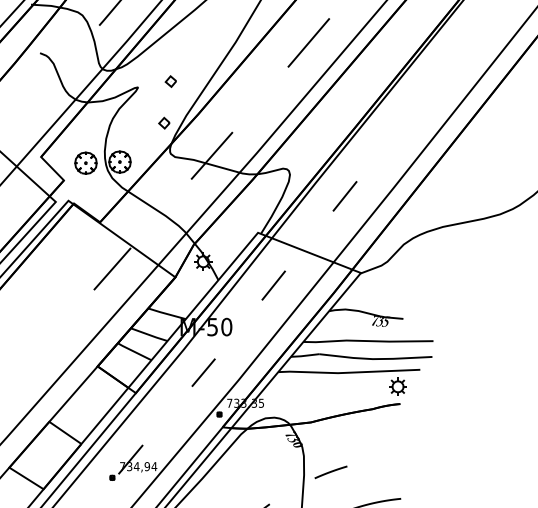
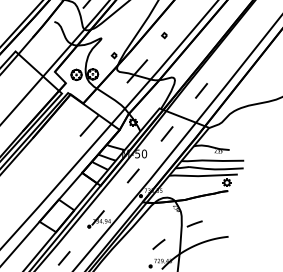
line: (307, 42) -> (183, 16), removed
part: (170, 81) -> (164, 35), moved

